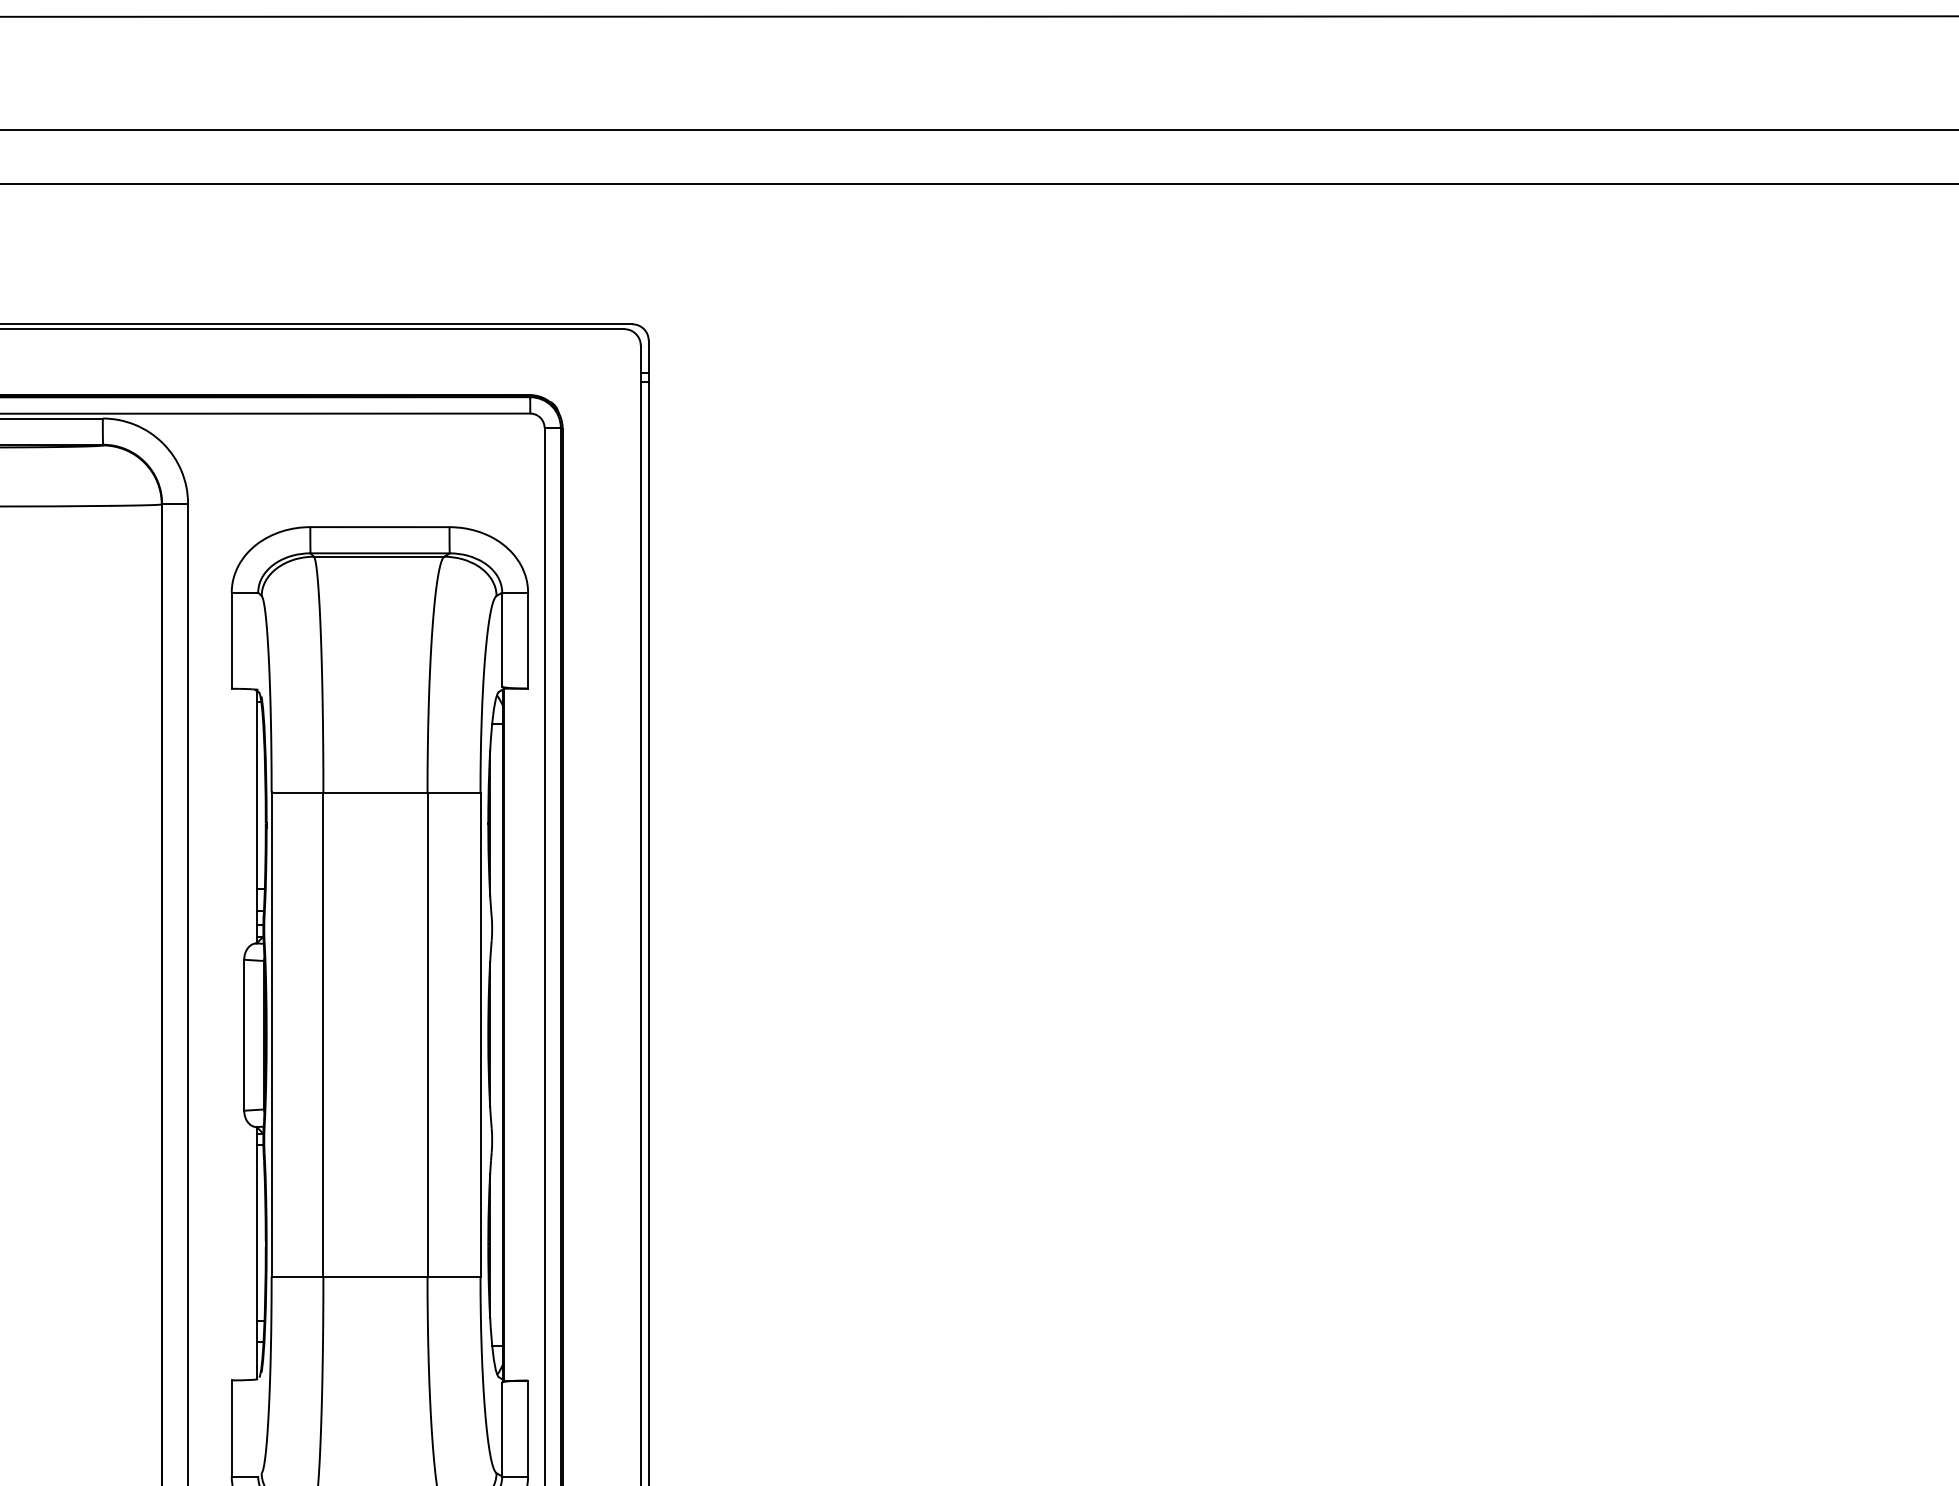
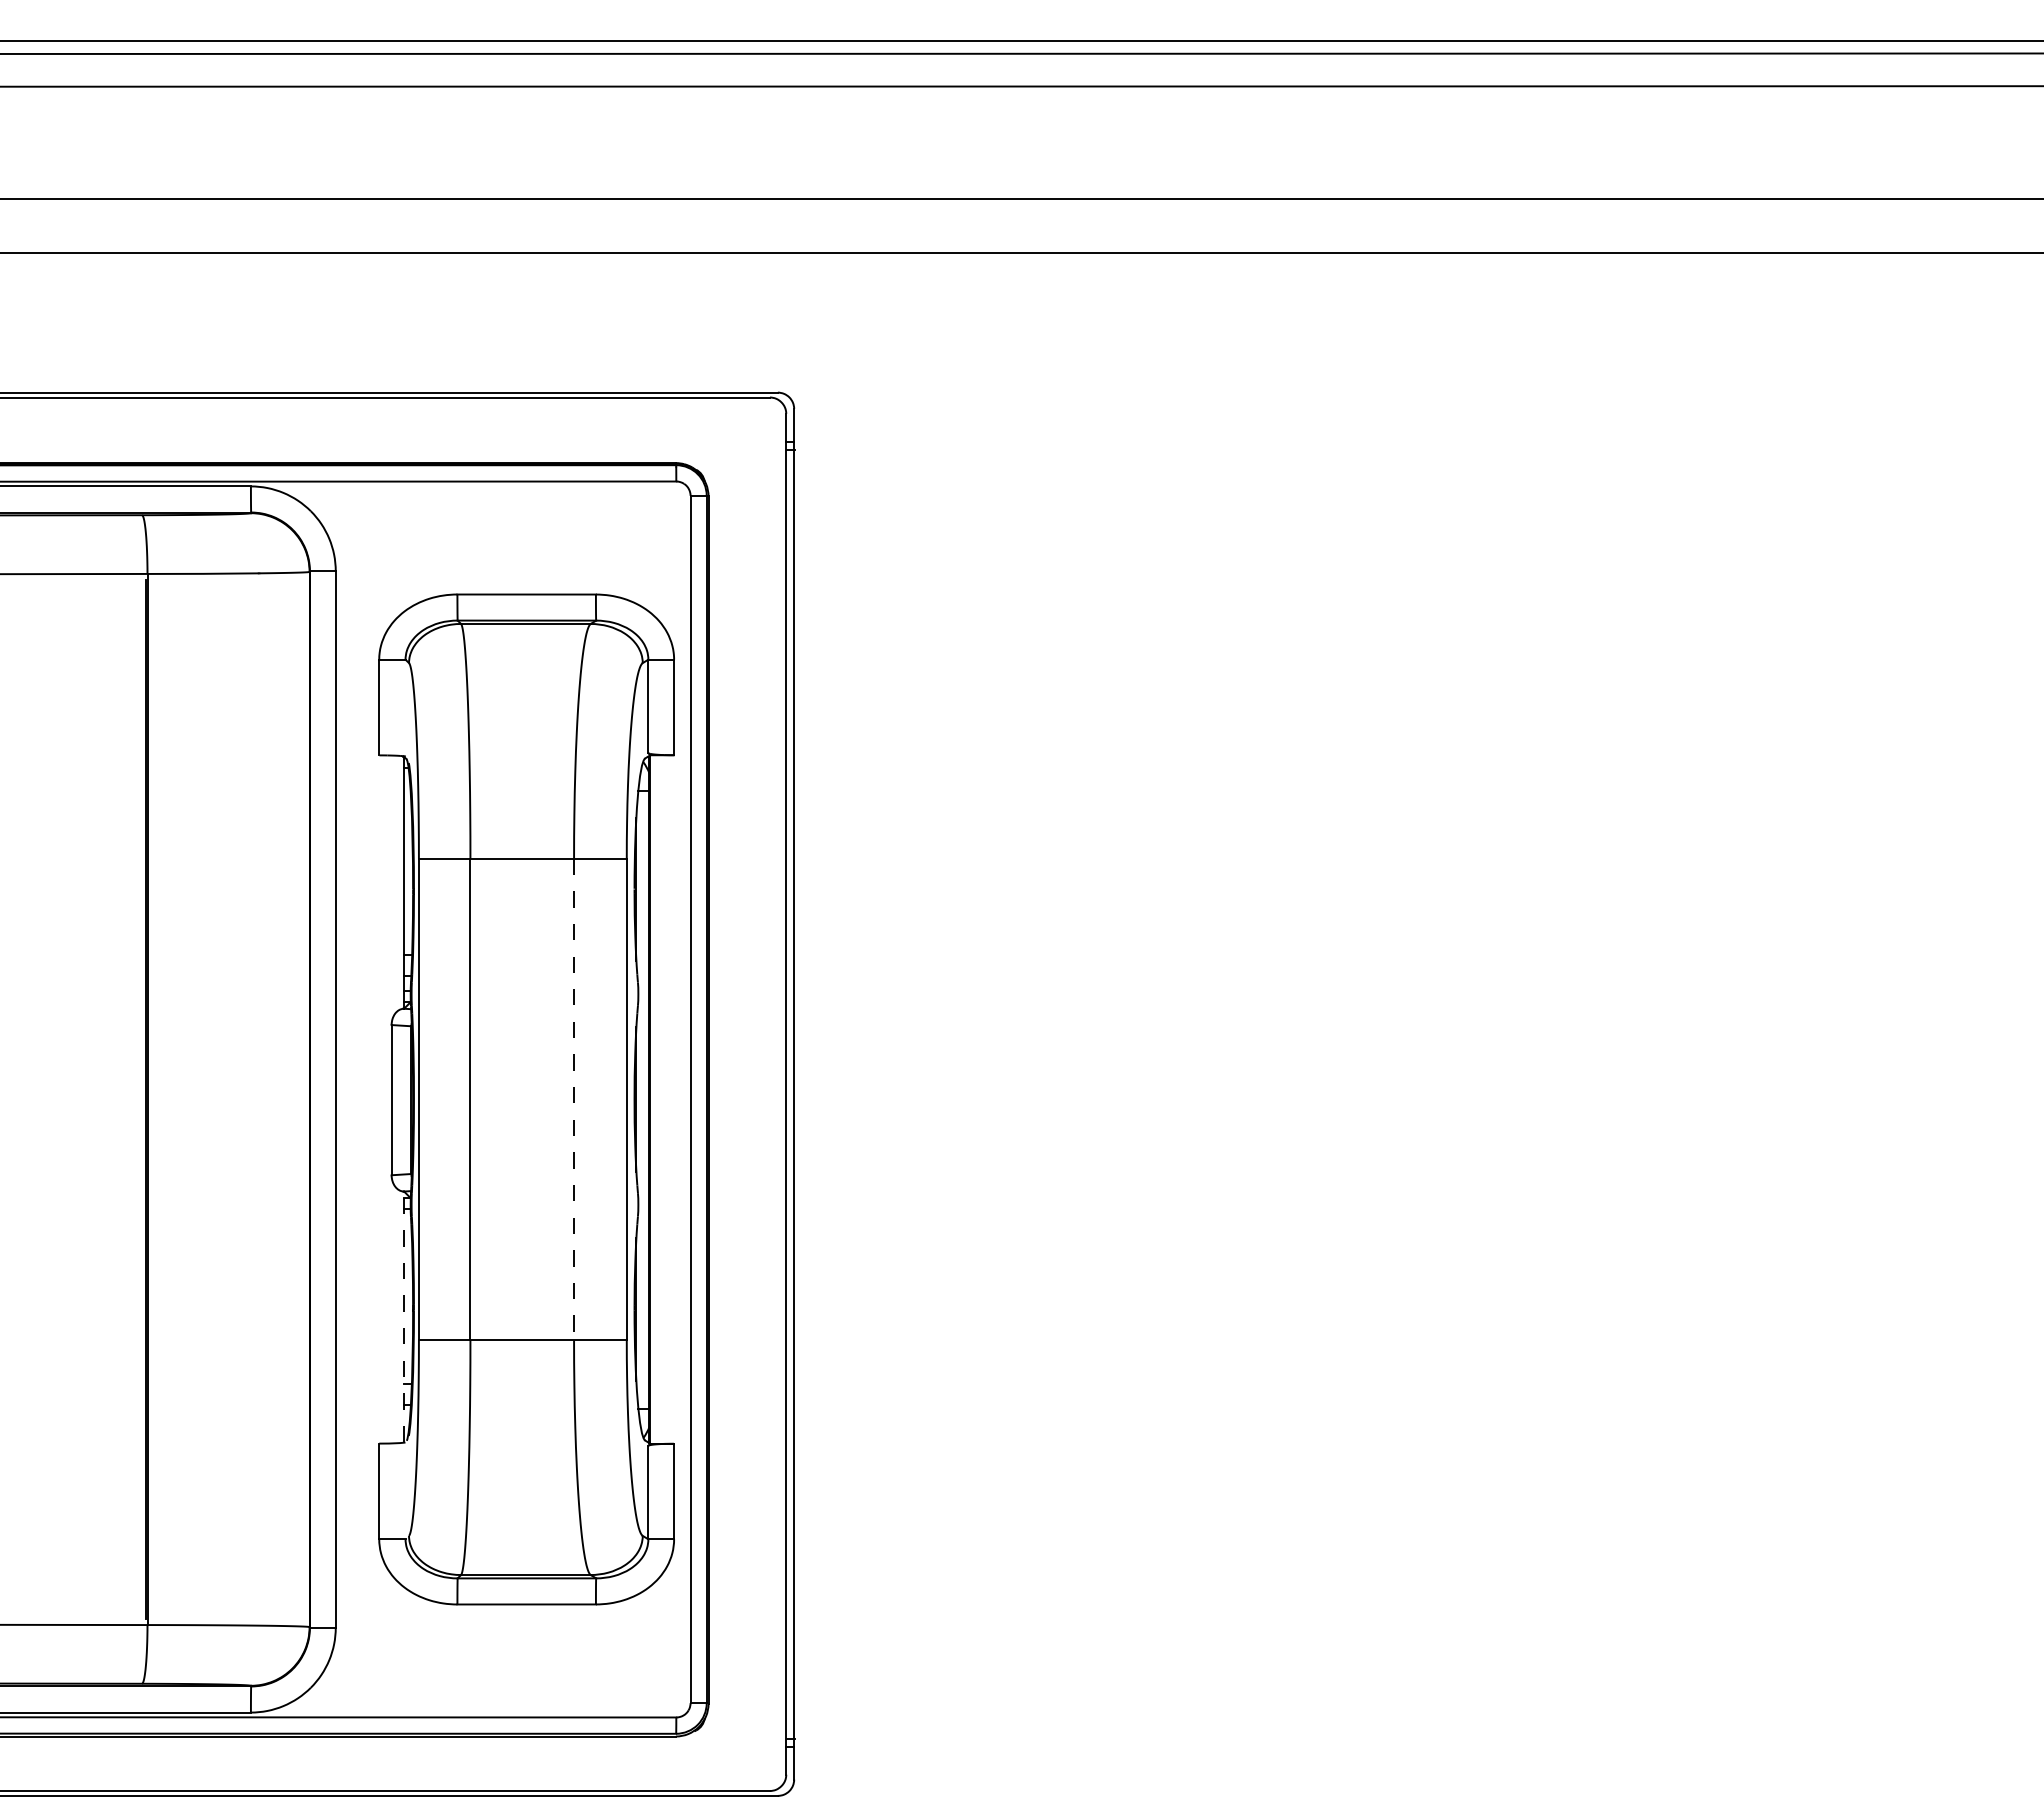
line: (427, 1034) -> (574, 1099), solid -> dashed
line: (257, 1252) -> (404, 1316), solid -> dashed

